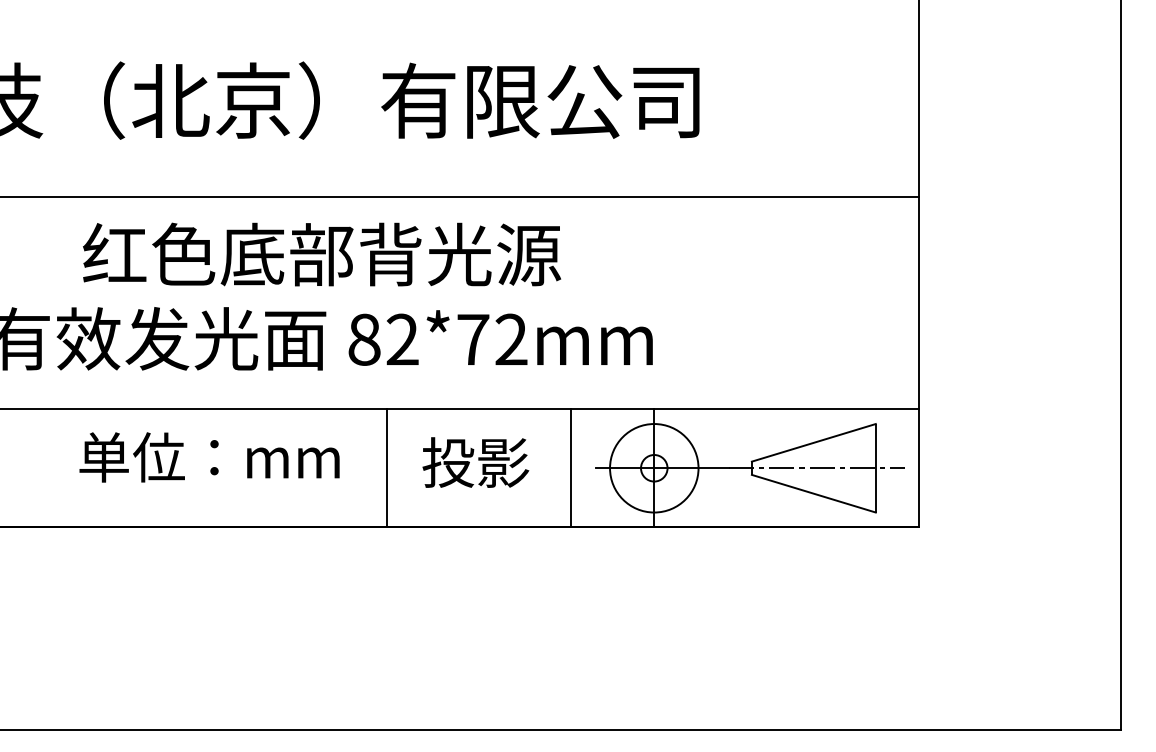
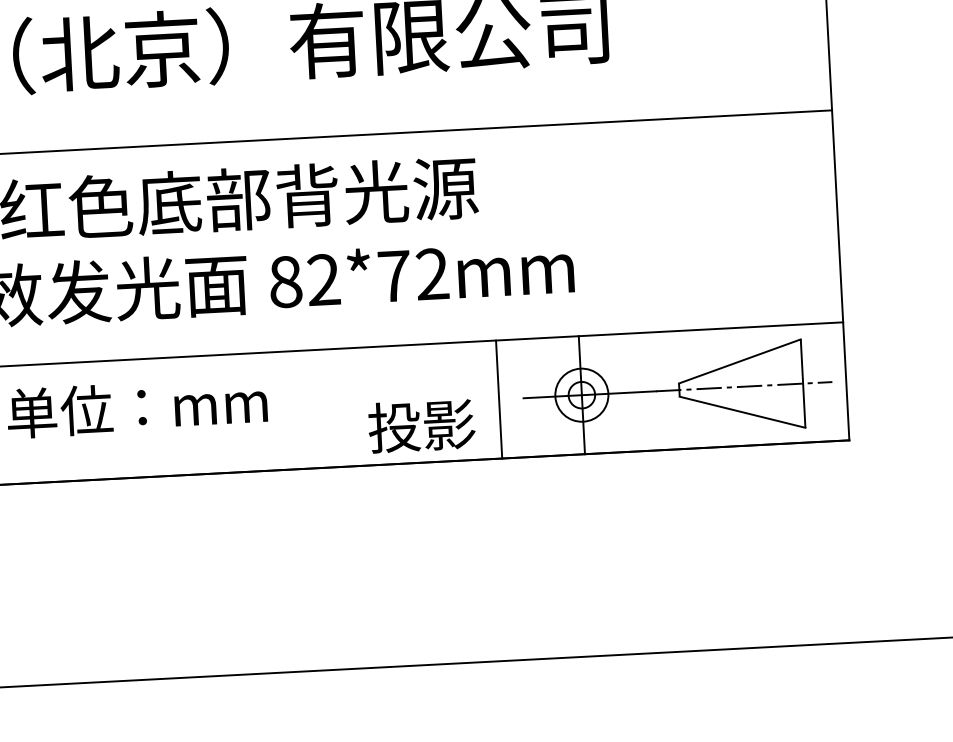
text: (475, 462) -> (421, 425), moved
line: (386, 468) -> (314, 409), removed
circle: (654, 468) -> (582, 395), size x0.6

